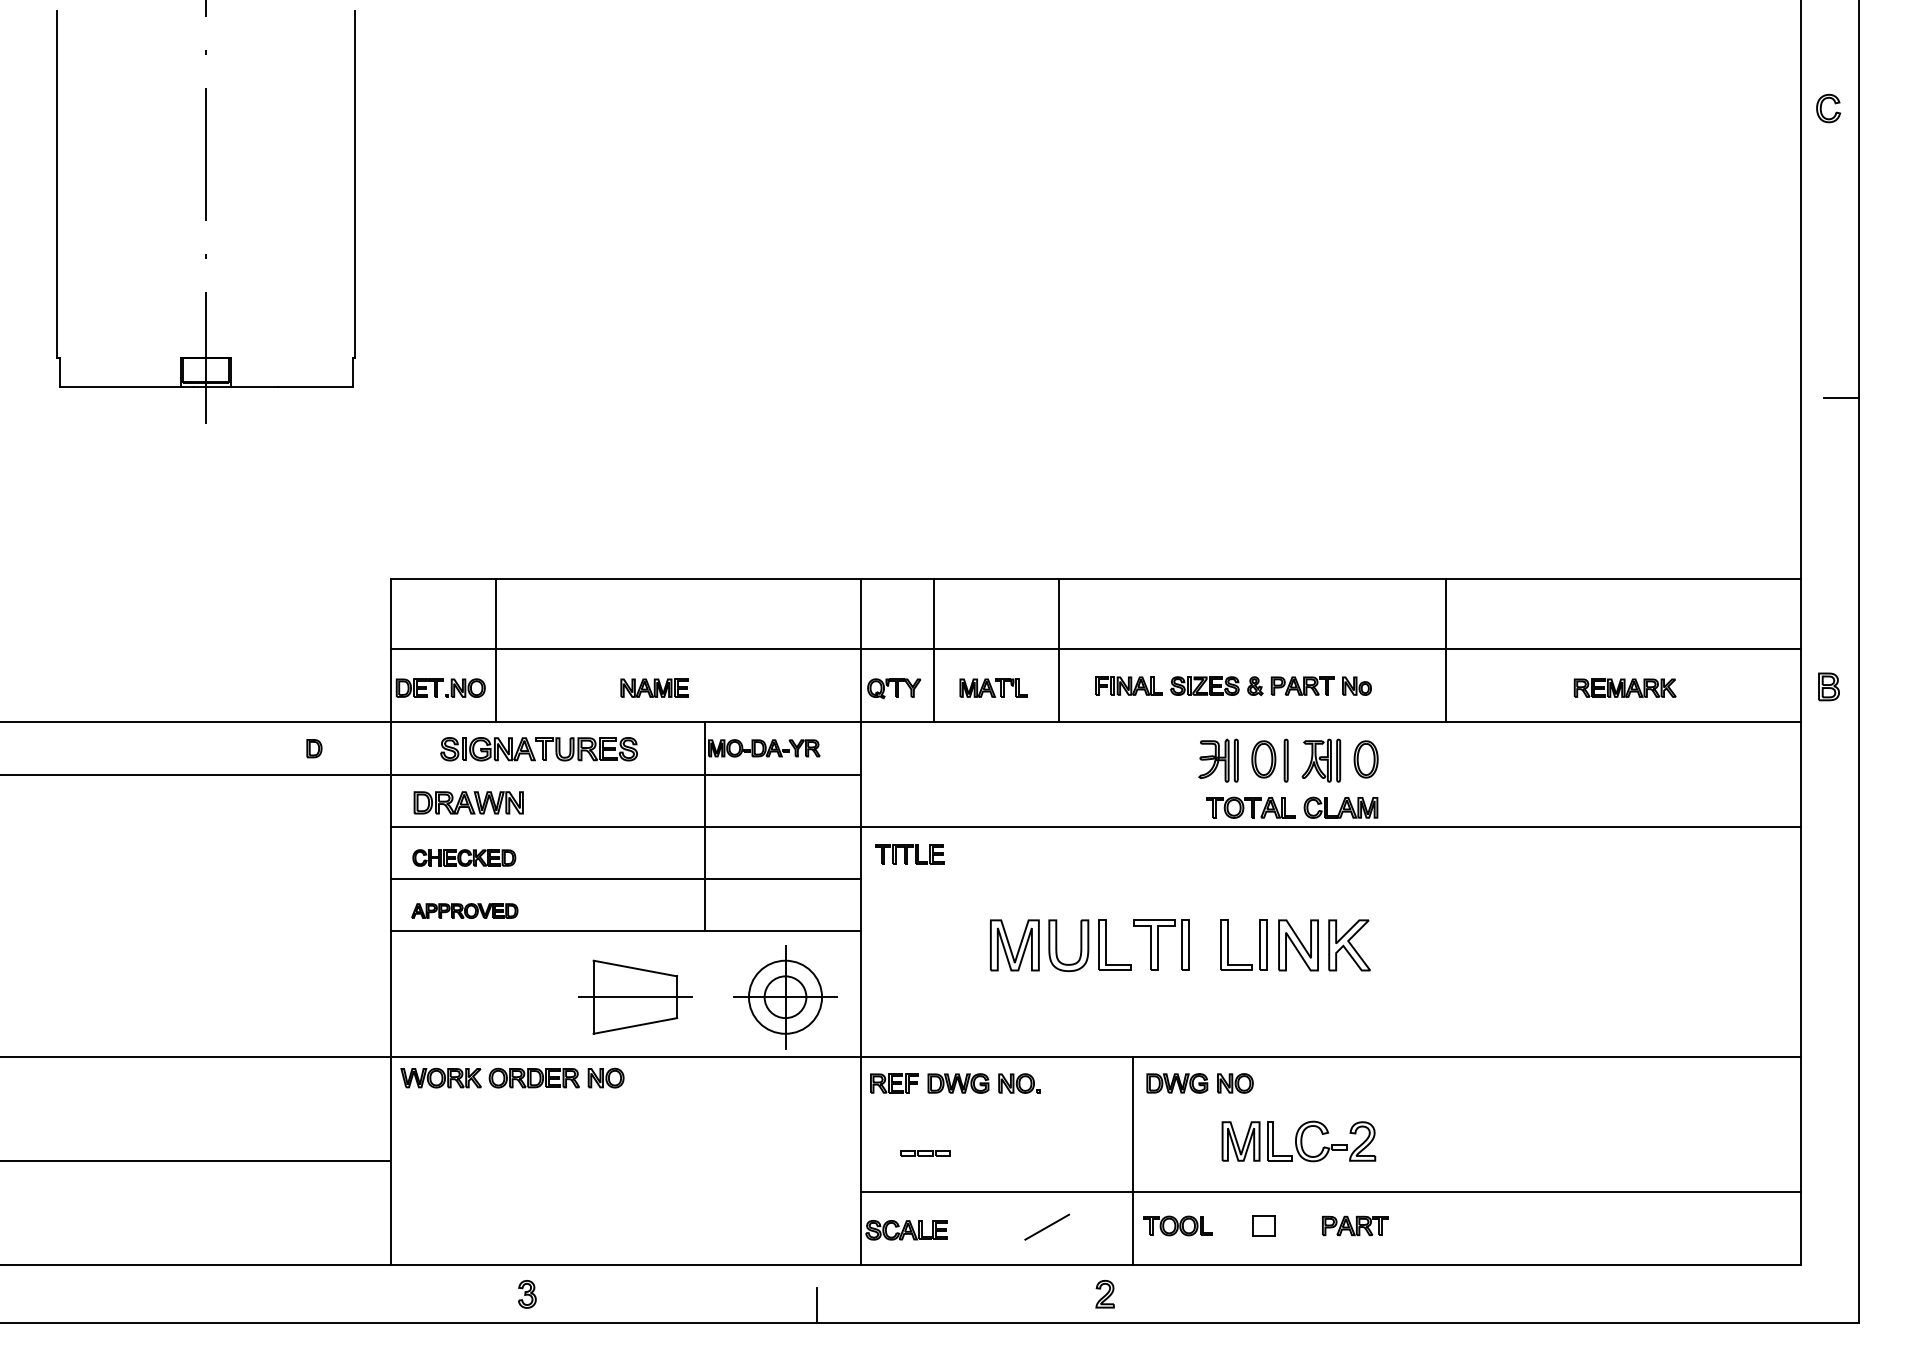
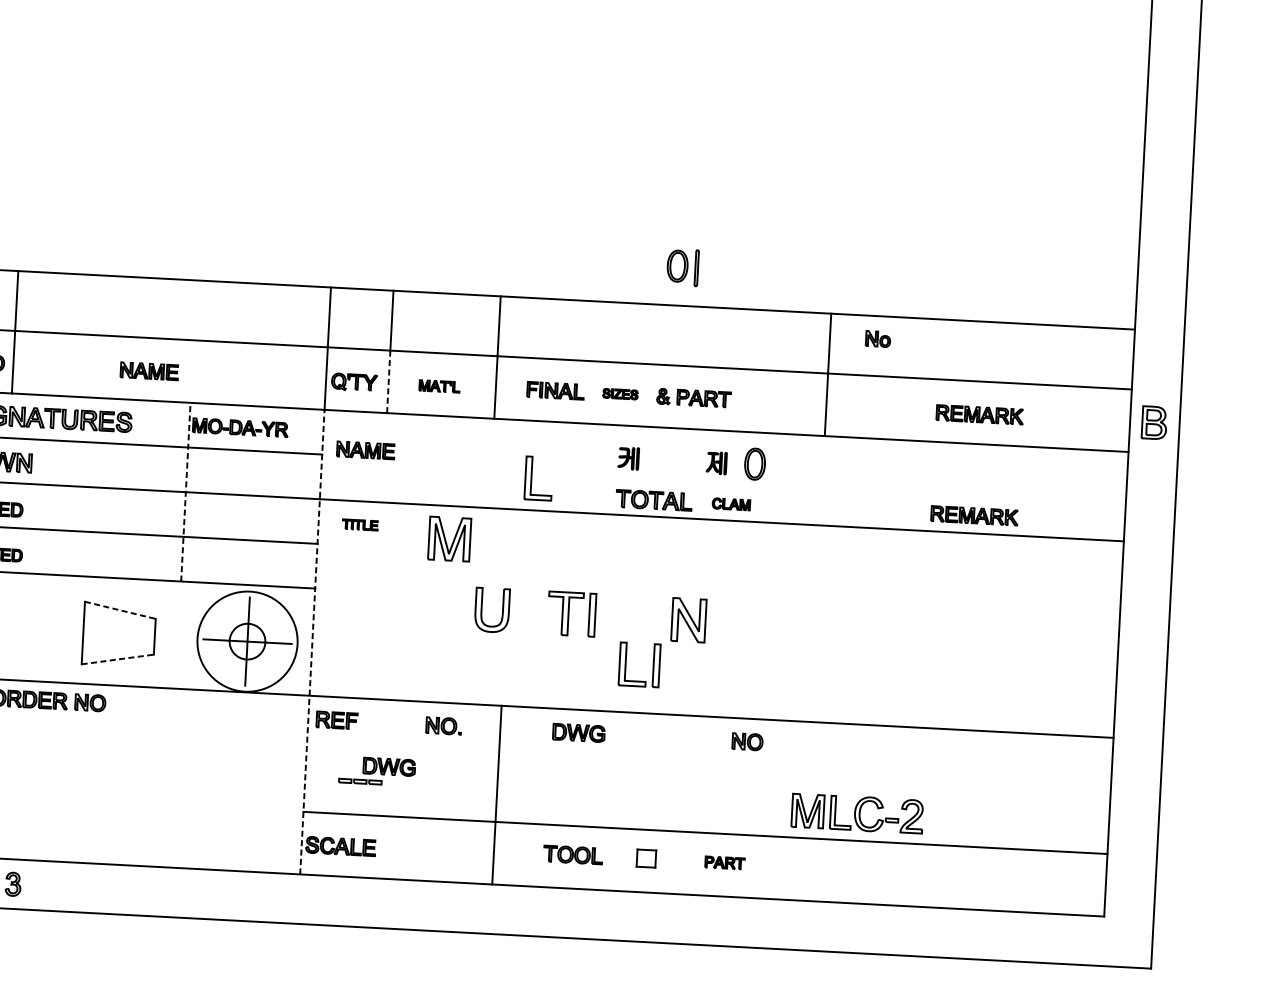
line: (1840, 397) -> (1177, 175), removed
line: (934, 685) -> (389, 381), solid -> dashed
part: (1204, 685) -> (620, 393), size x0.6
part: (1356, 685) -> (877, 338), moved
part: (1828, 686) -> (1153, 422), size x1.4
part: (993, 687) -> (439, 385), size x0.7
part: (1218, 760) -> (628, 458), size x0.6
part: (1269, 760) -> (682, 267), moved
part: (1321, 760) -> (716, 463), size x0.6
part: (911, 766) -> (365, 449), added
part: (1624, 805) -> (974, 515), added
part: (1340, 807) -> (730, 504), size x0.6
line: (704, 826) -> (185, 491), solid -> dashed
part: (909, 854) -> (360, 525), size x0.6
part: (1106, 944) -> (531, 477), moved
part: (1228, 944) -> (626, 663), moved
part: (1014, 945) -> (449, 539), moved
part: (1349, 945) -> (732, 622), removed
line: (635, 968) -> (120, 610), solid -> dashed
line: (861, 993) -> (312, 641), solid -> dashed
circle: (785, 996) -> (247, 641), size x1.6
line: (635, 997) -> (119, 635), removed
line: (635, 1025) -> (117, 659), solid -> dashed
part: (958, 1083) -> (389, 766), moved
part: (1235, 1083) -> (747, 741), moved
part: (1298, 1141) -> (857, 813), moved
line: (1132, 1160) -> (496, 794), moved
part: (1355, 1225) -> (725, 862), size x0.7
line: (1047, 1226) -> (461, 849), removed
part: (1104, 1293) -> (507, 909), removed
line: (817, 1305) -> (261, 906), removed

